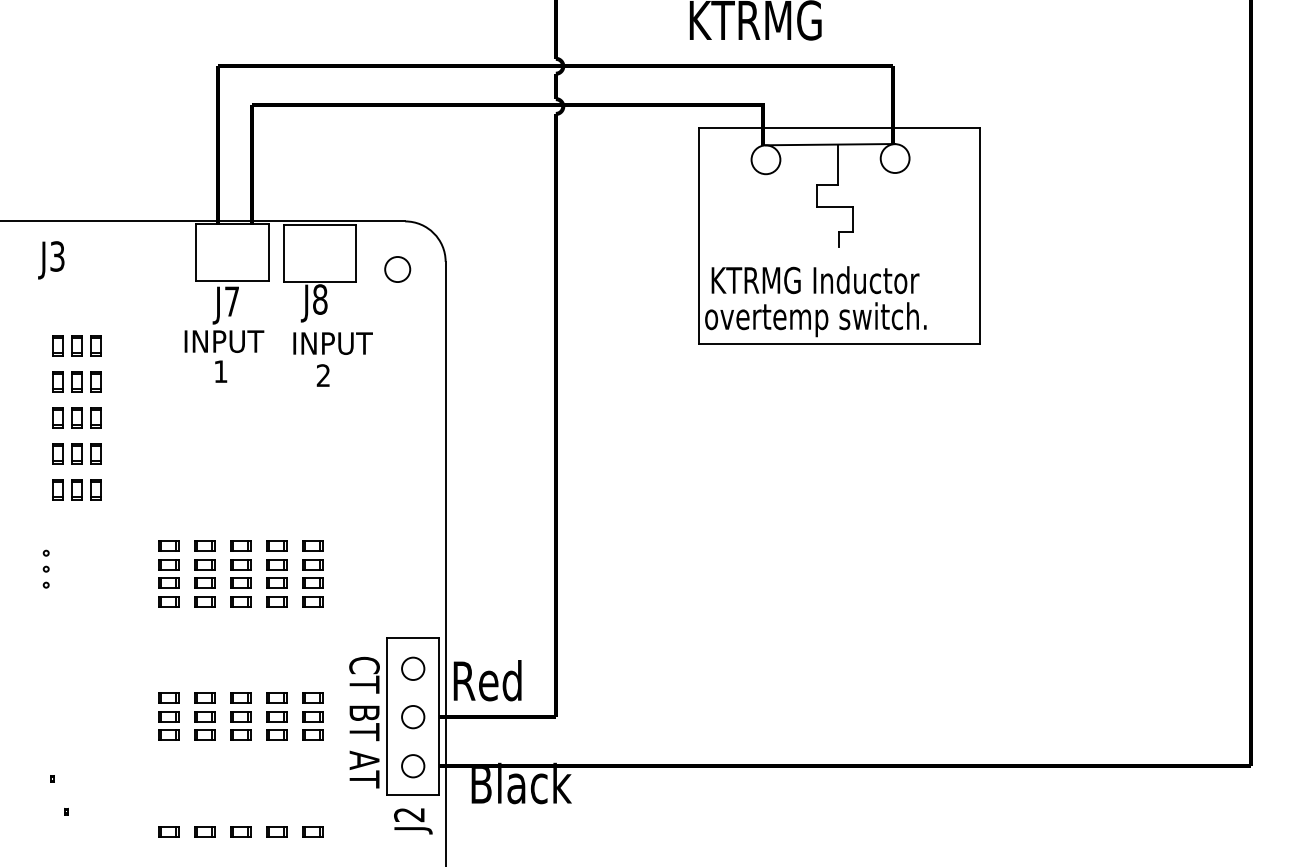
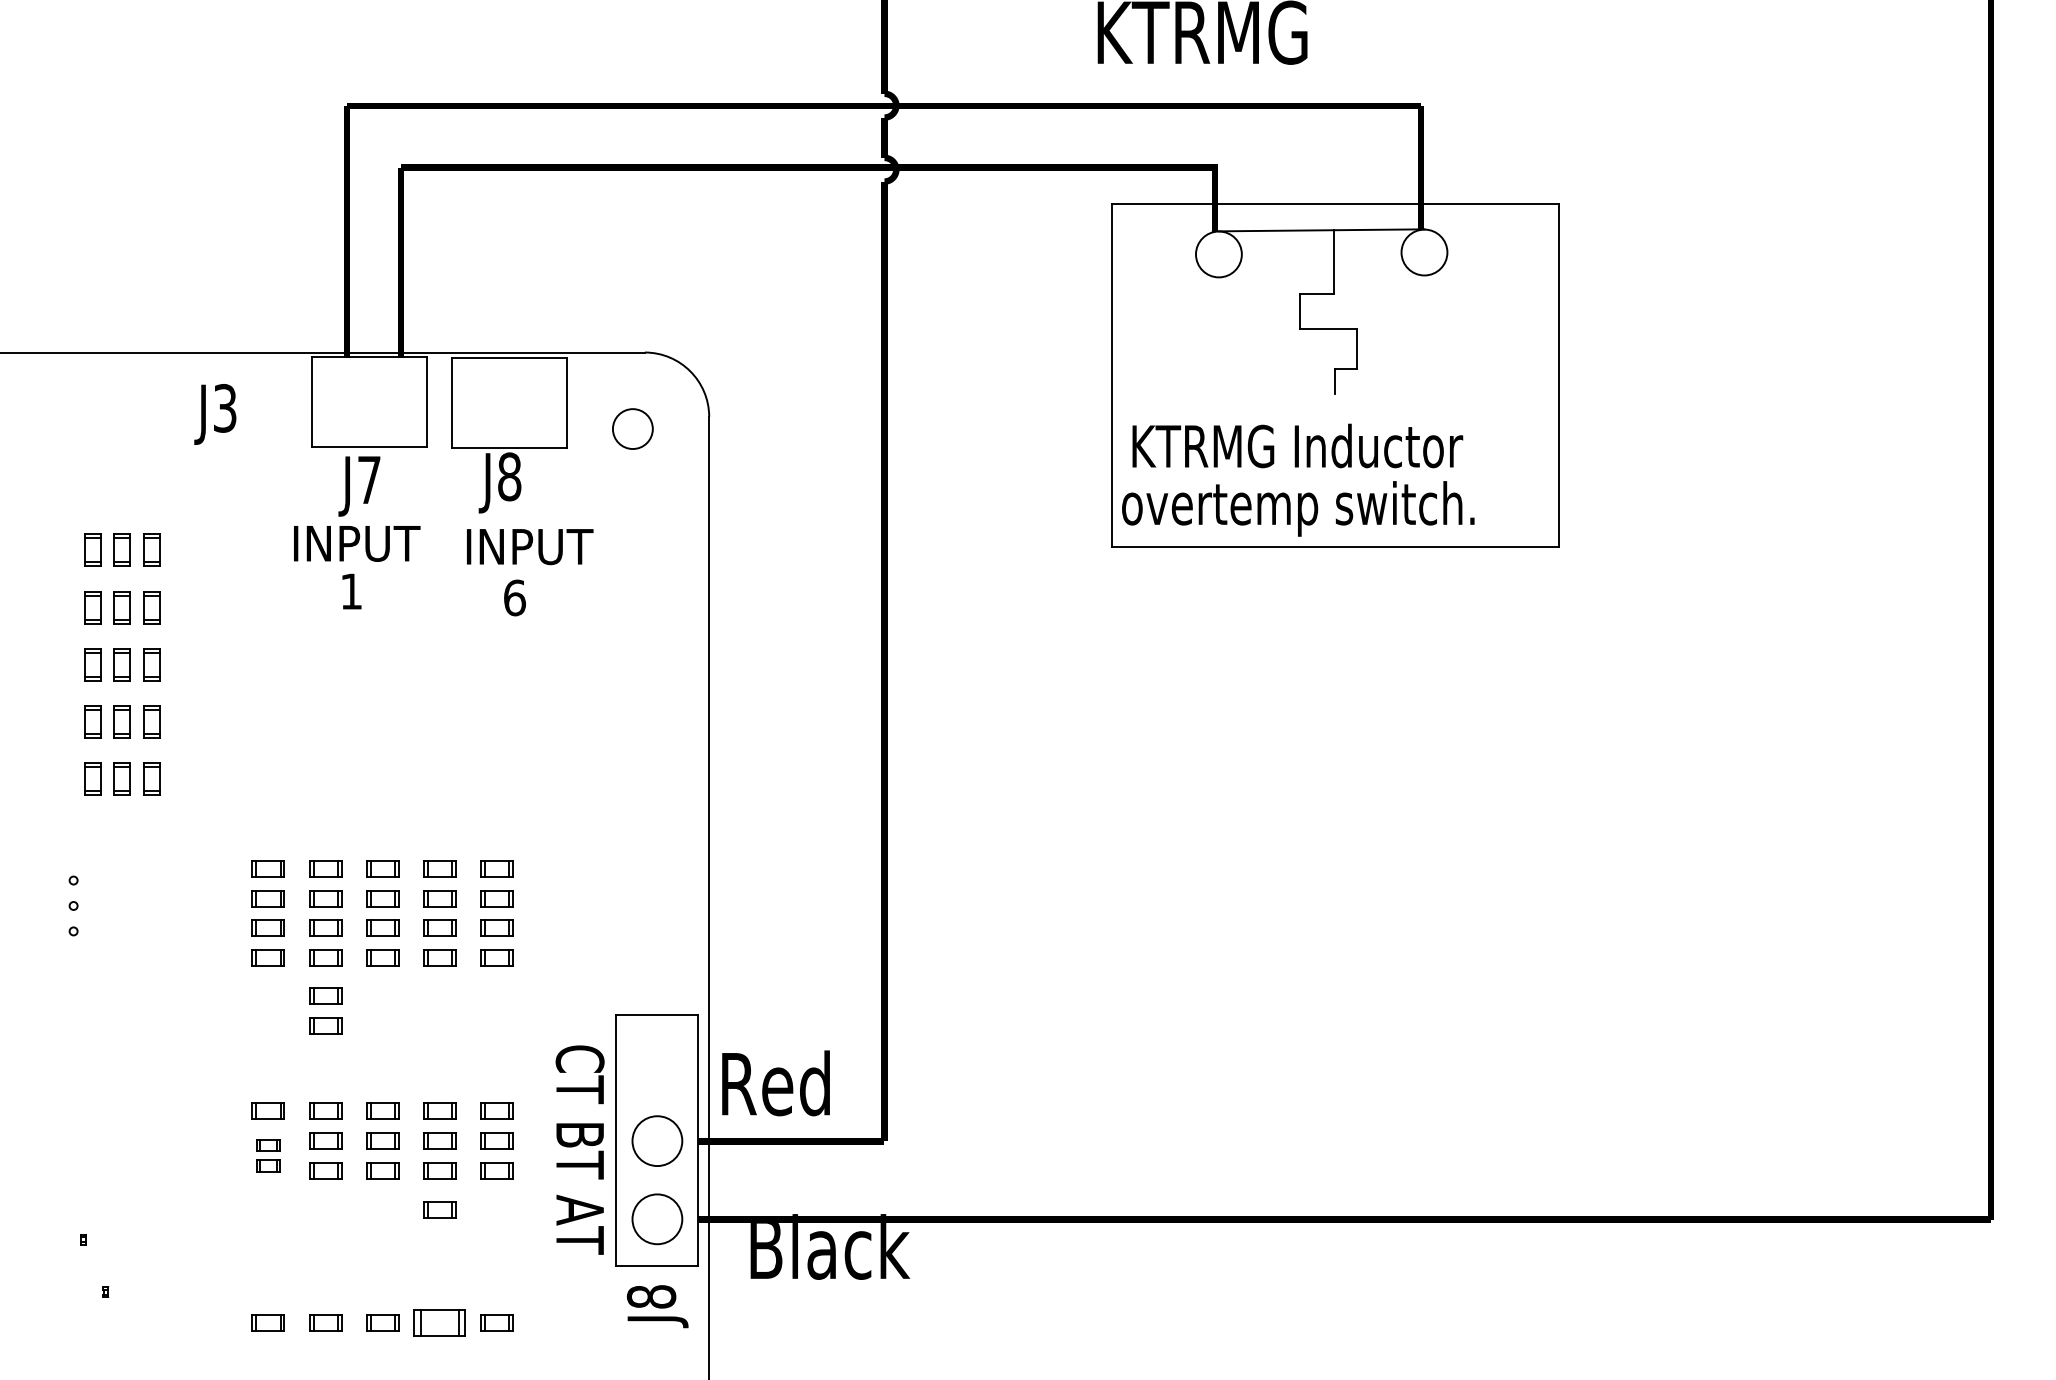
text: (51, 260) -> (215, 414), moved
text: (323, 375) -> (514, 597), 2 -> 6
part: (204, 634) -> (325, 1009), added
circle: (413, 668) -> (658, 1063), removed
circle: (413, 717) -> (658, 1141), size x1.4
part: (168, 725) -> (268, 1154), size x0.7
part: (276, 759) -> (440, 1208), added
circle: (413, 766) -> (658, 1219), size x1.4
text: (409, 814) -> (651, 1296), J2 -> J8
part: (276, 831) -> (440, 1323), size x1.6

